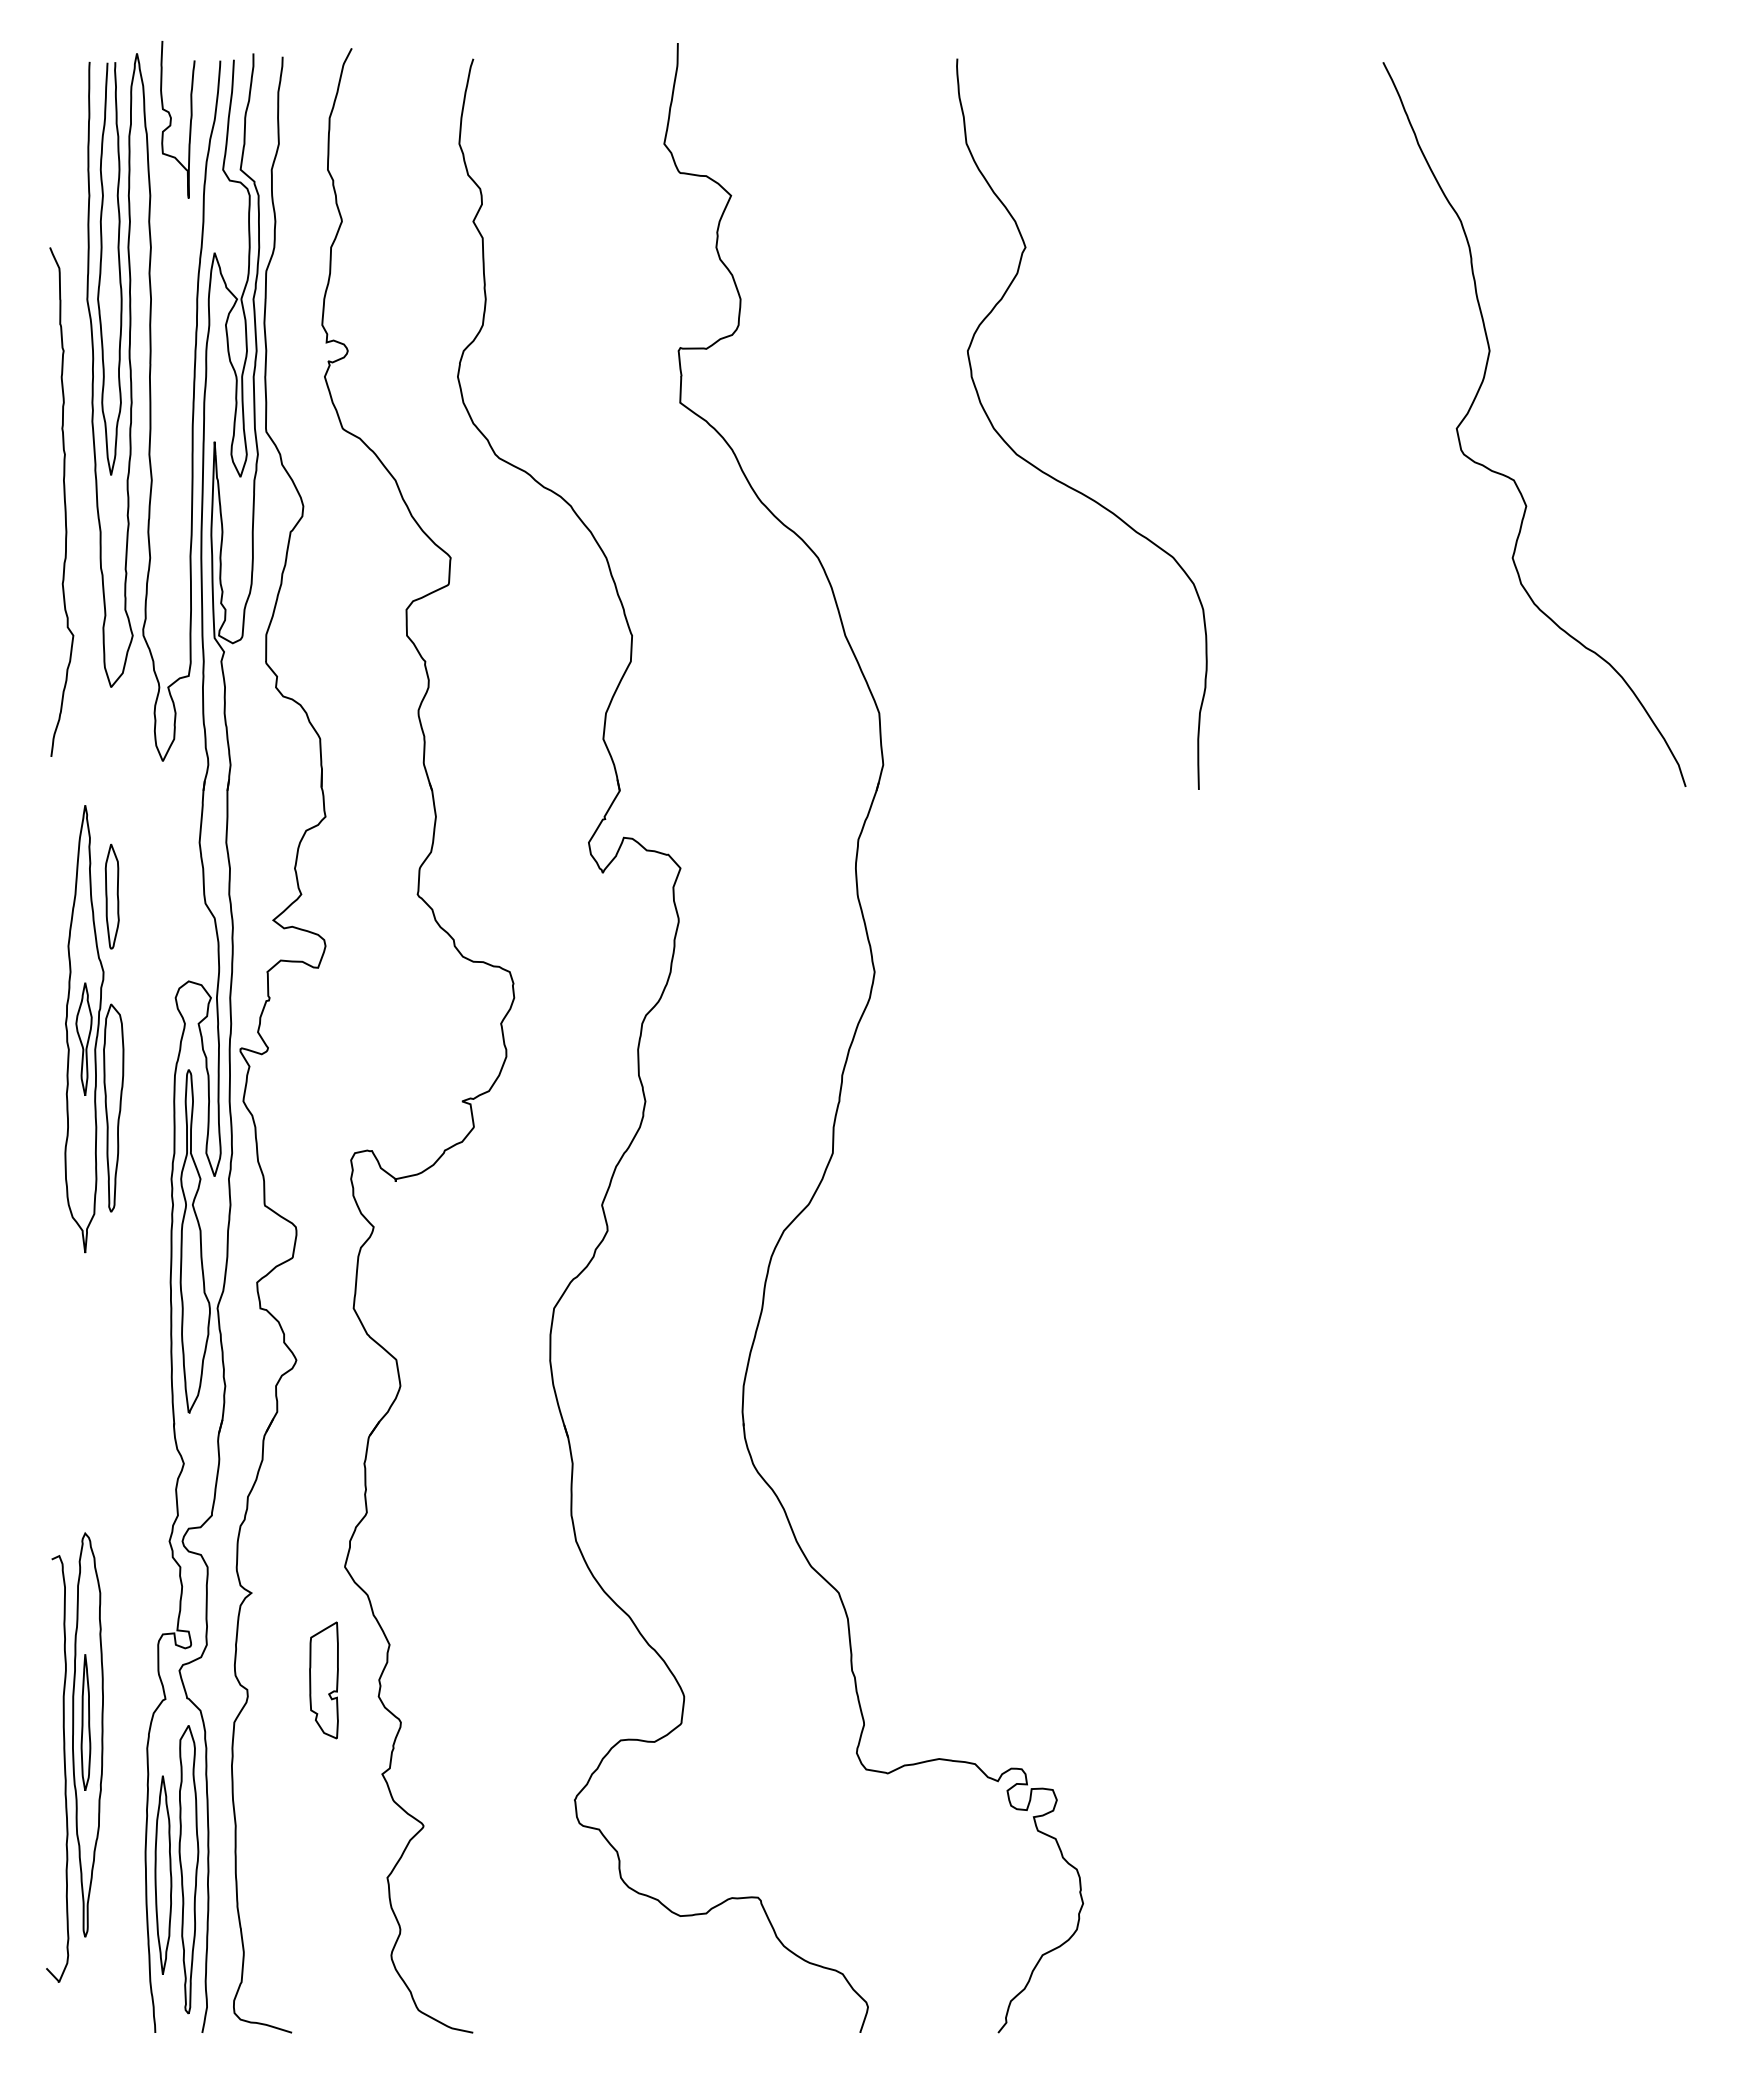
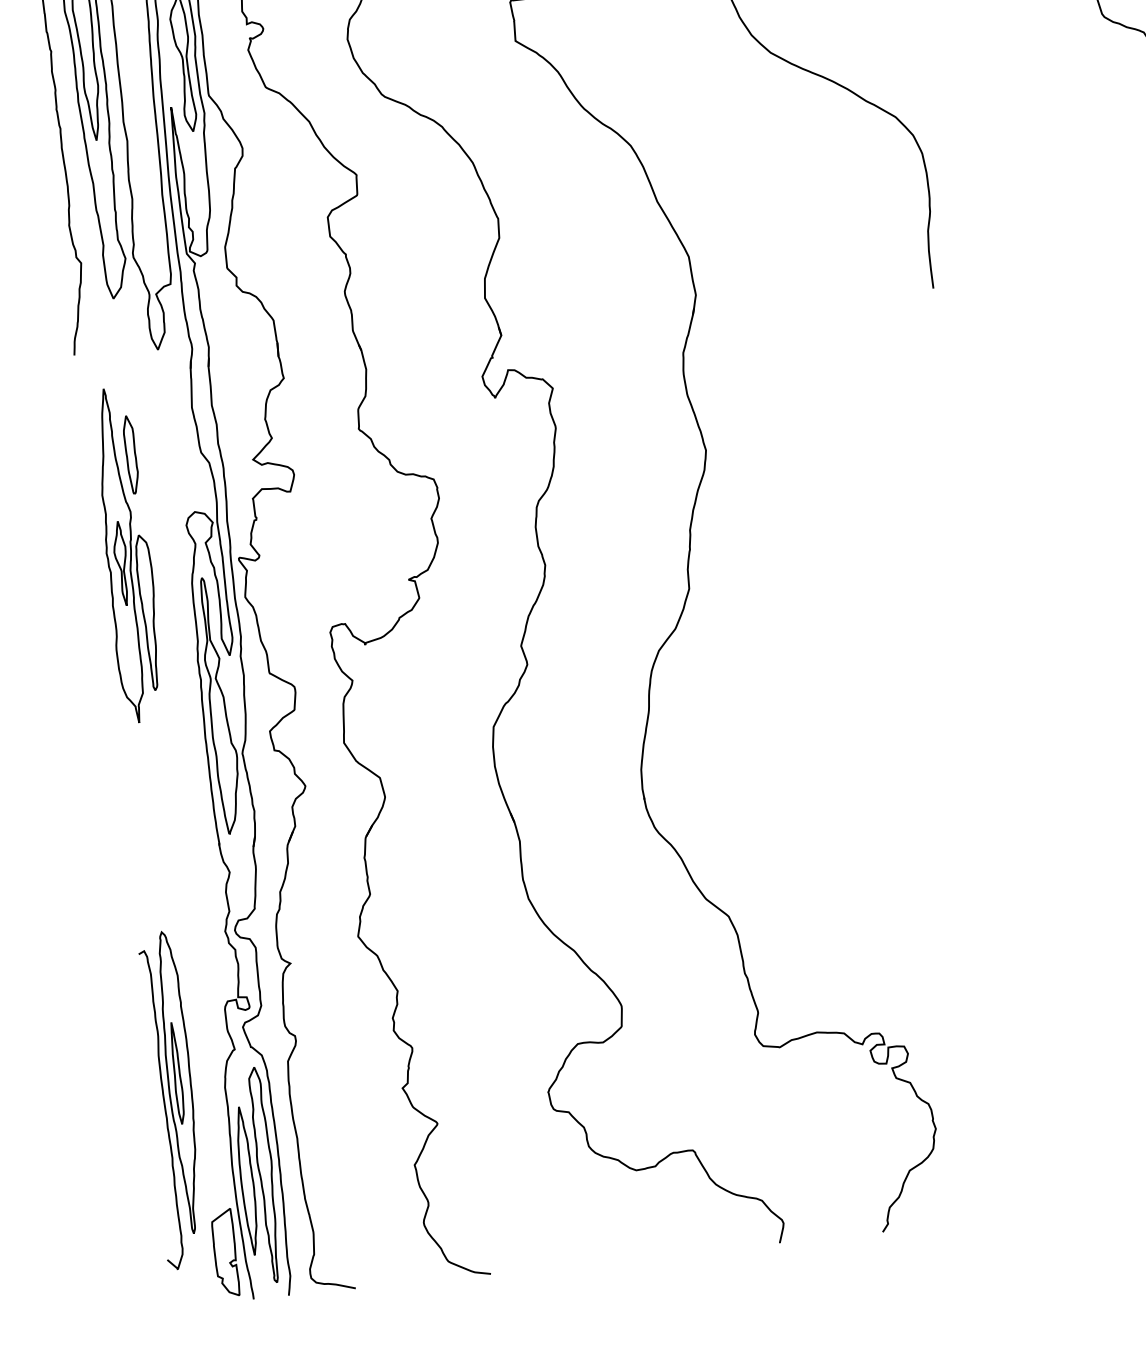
part: (323, 1680) -> (224, 1253), moved

